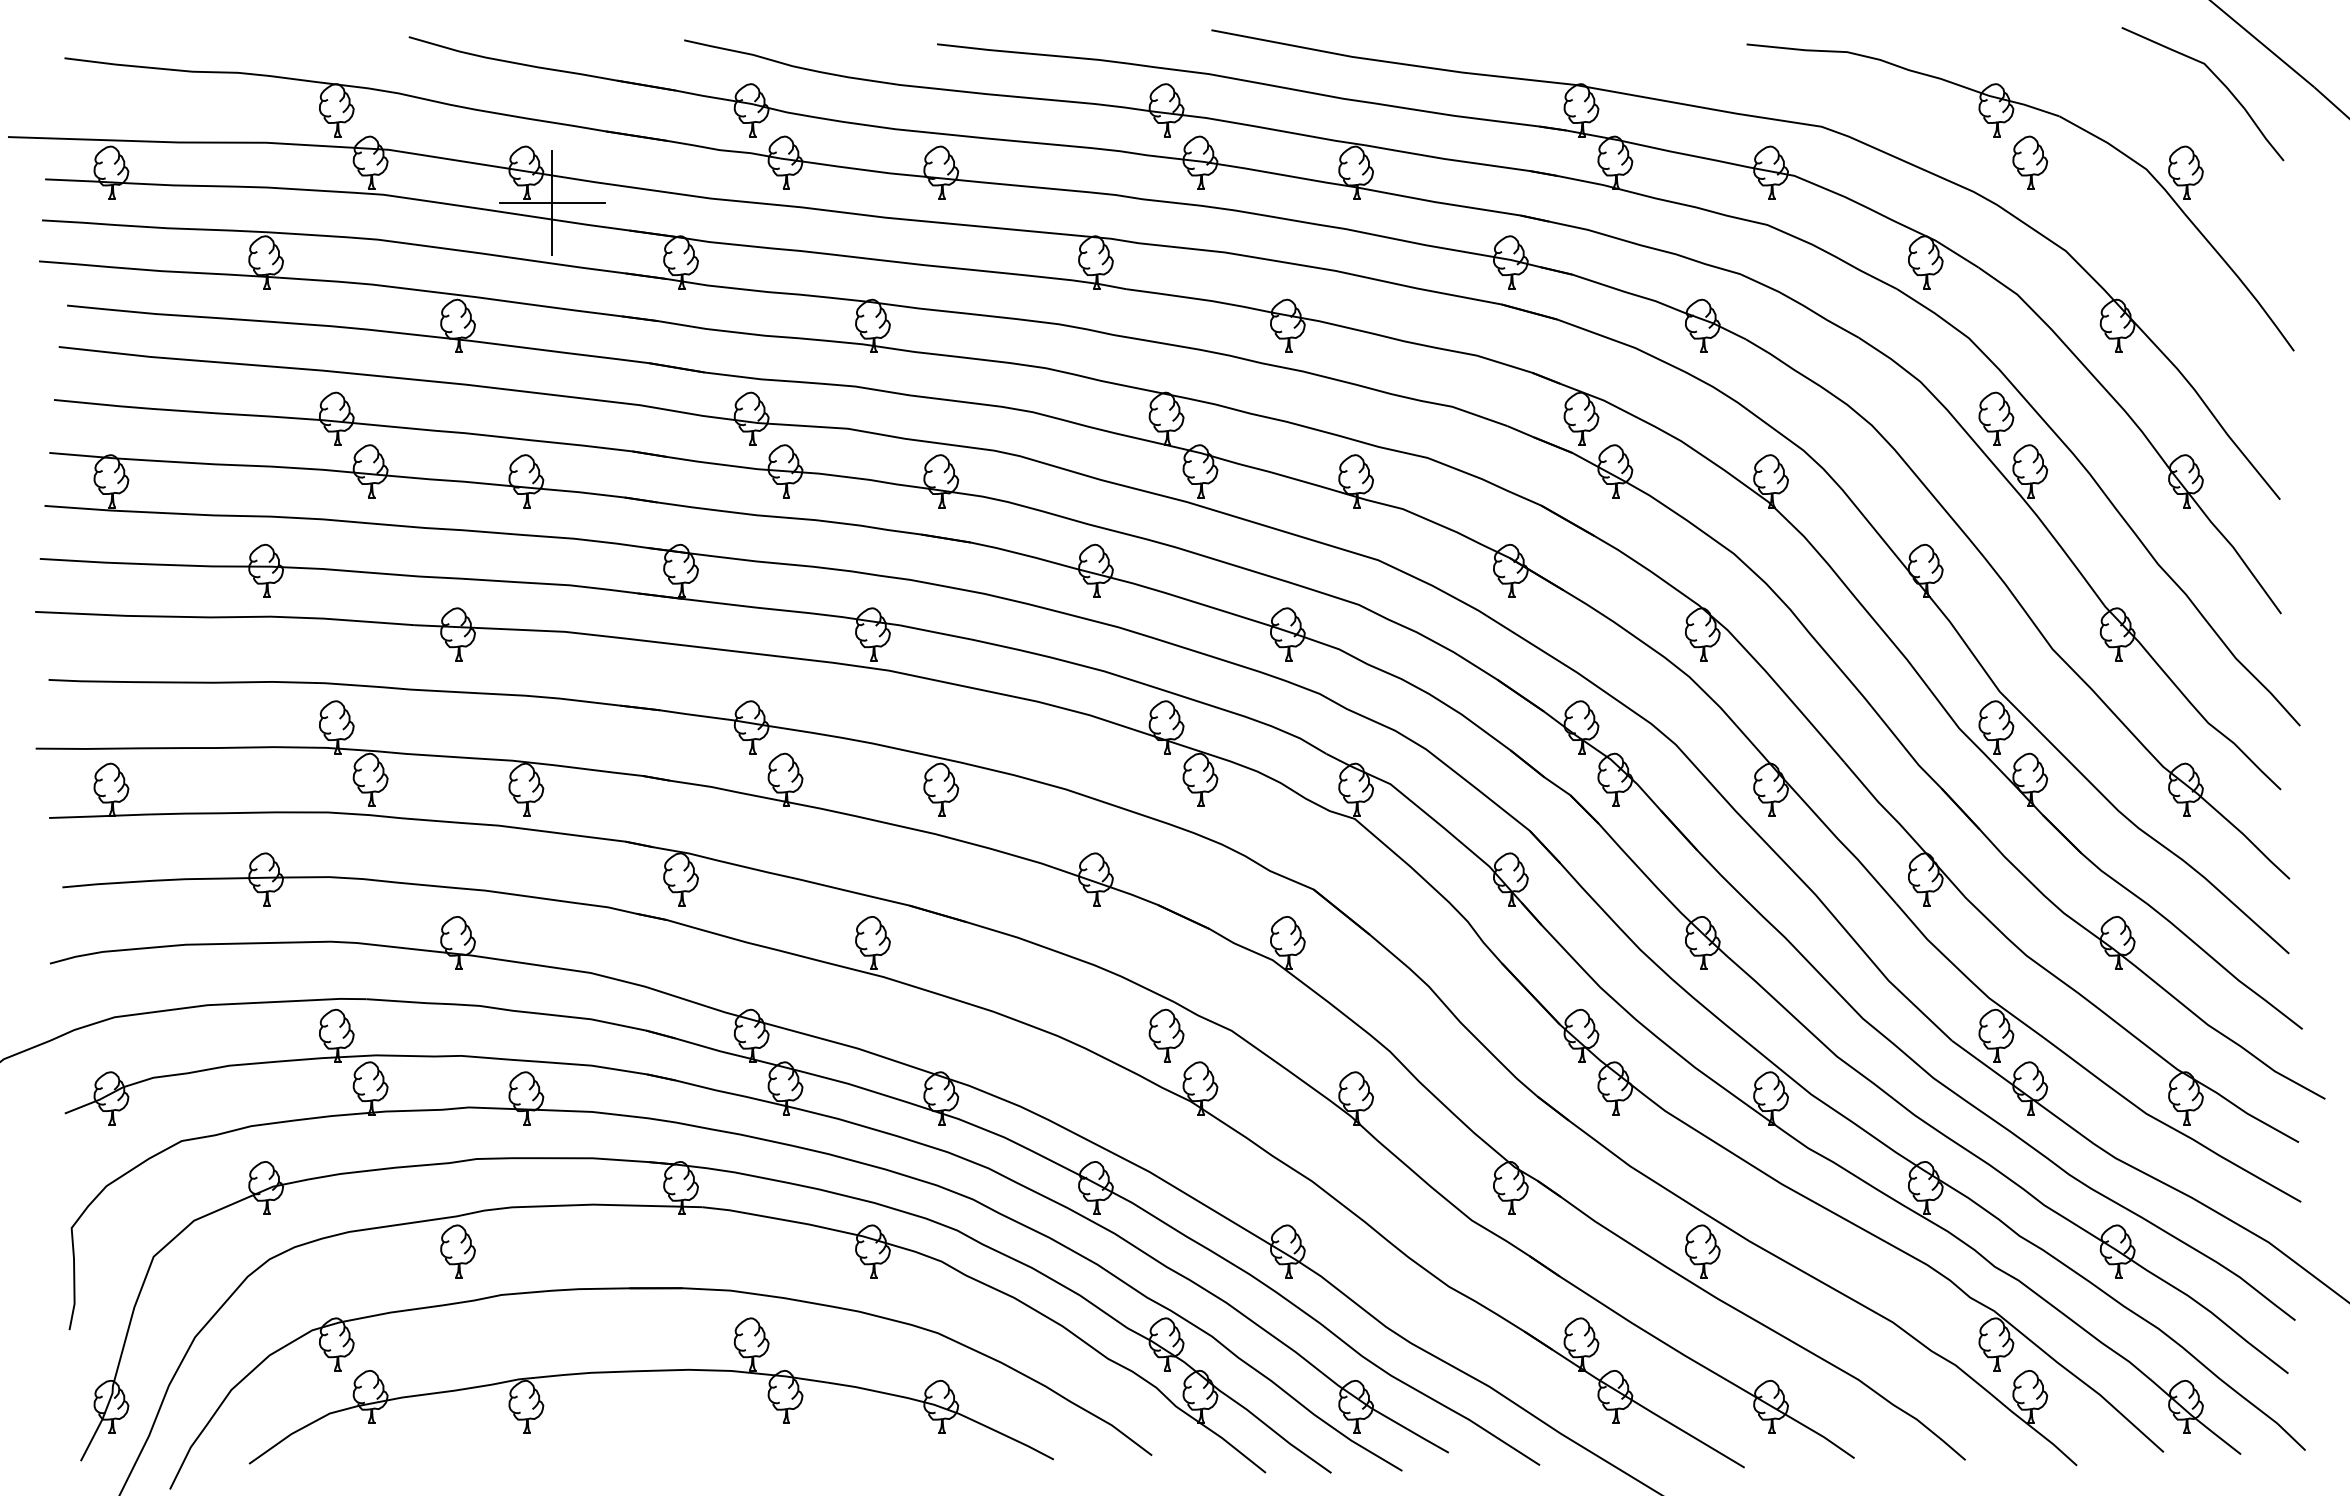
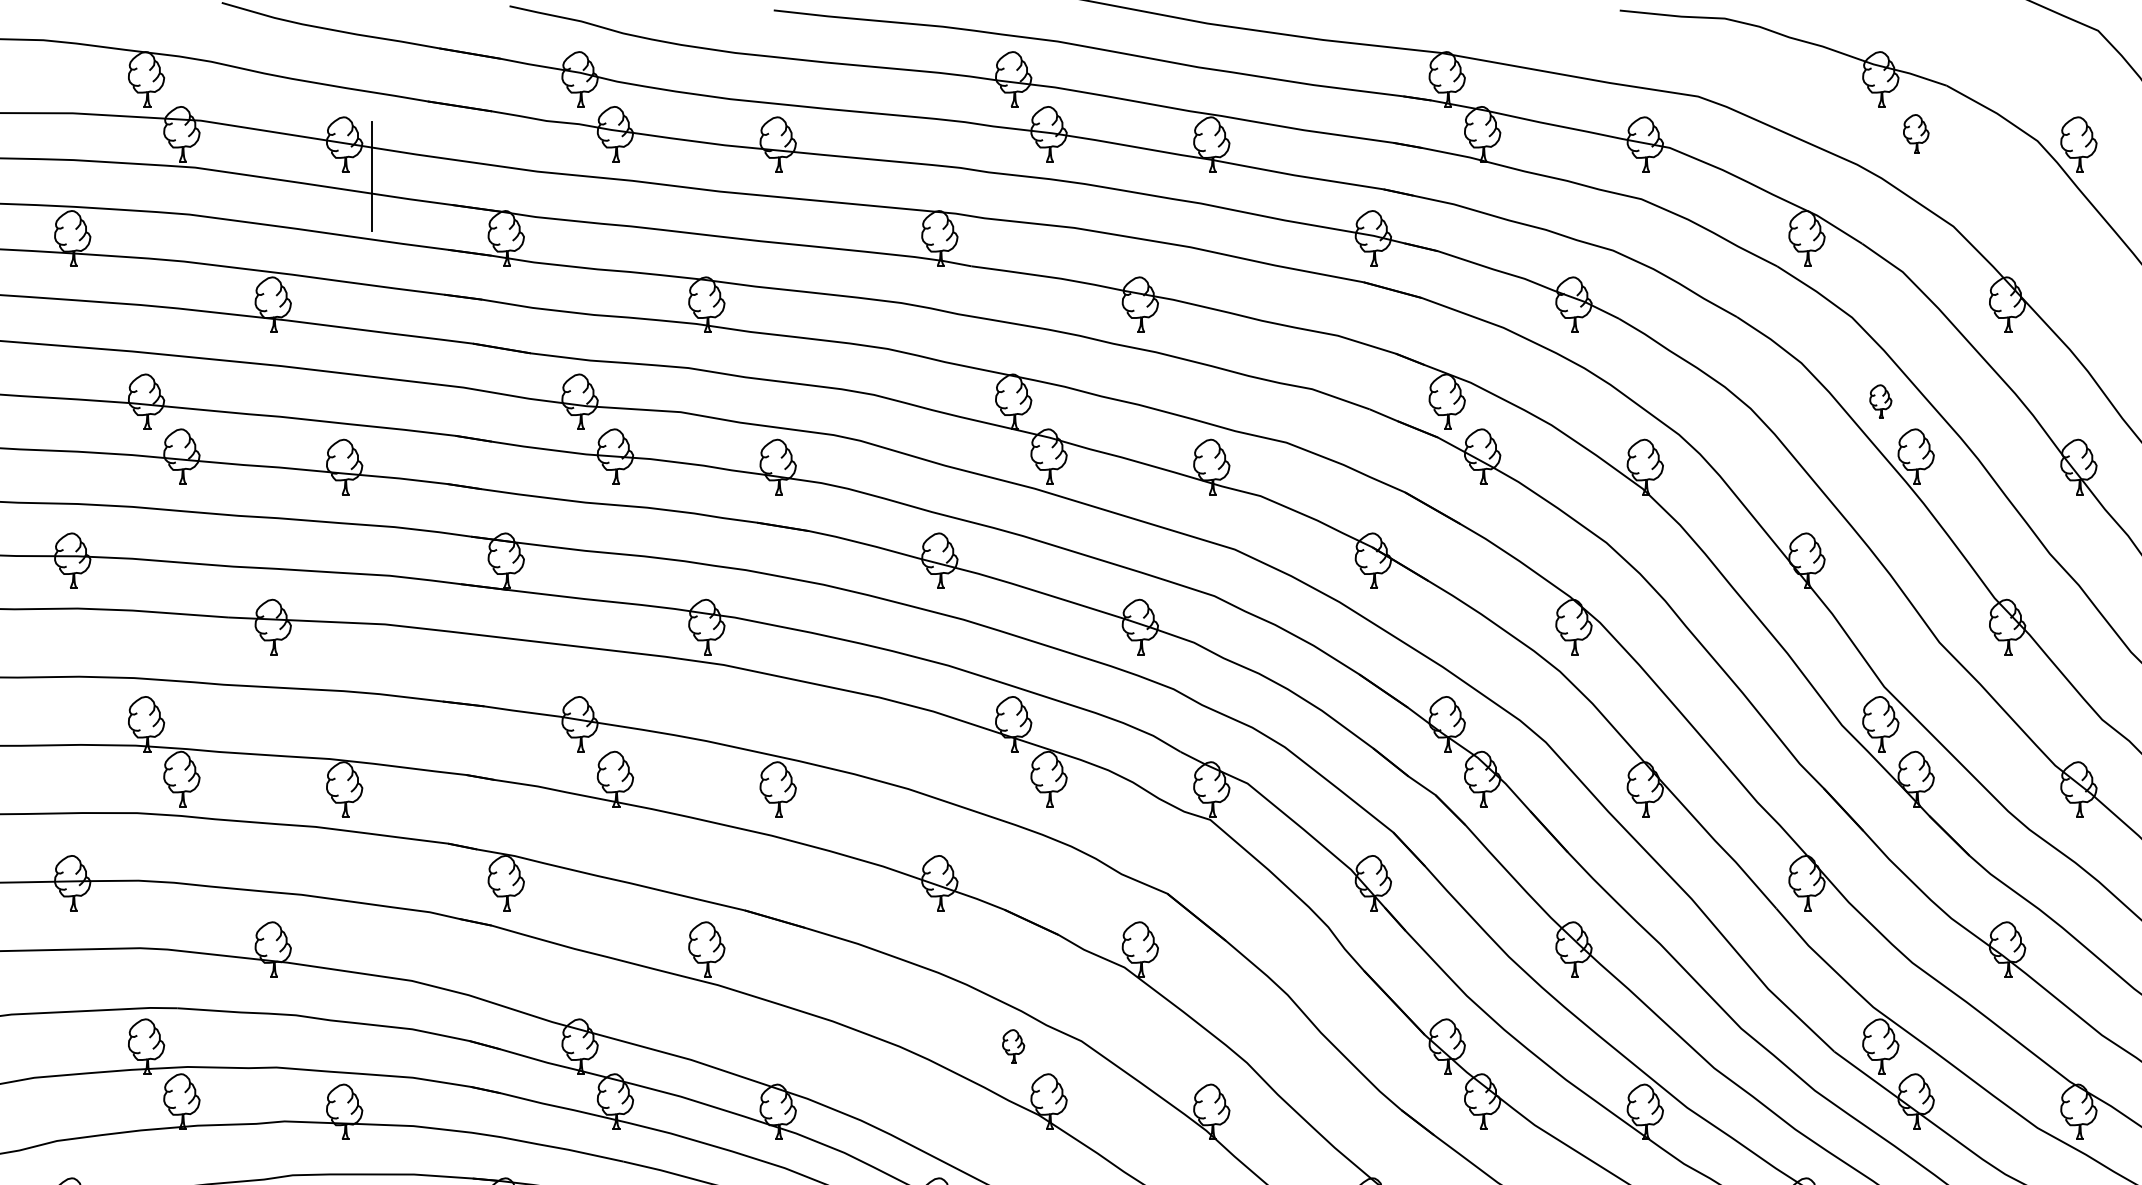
part: (2030, 162) -> (1916, 133), size x0.7
line: (551, 202) -> (370, 175), removed
part: (1996, 418) -> (1880, 401), size x0.6
part: (1166, 1035) -> (1013, 1046), size x0.6

